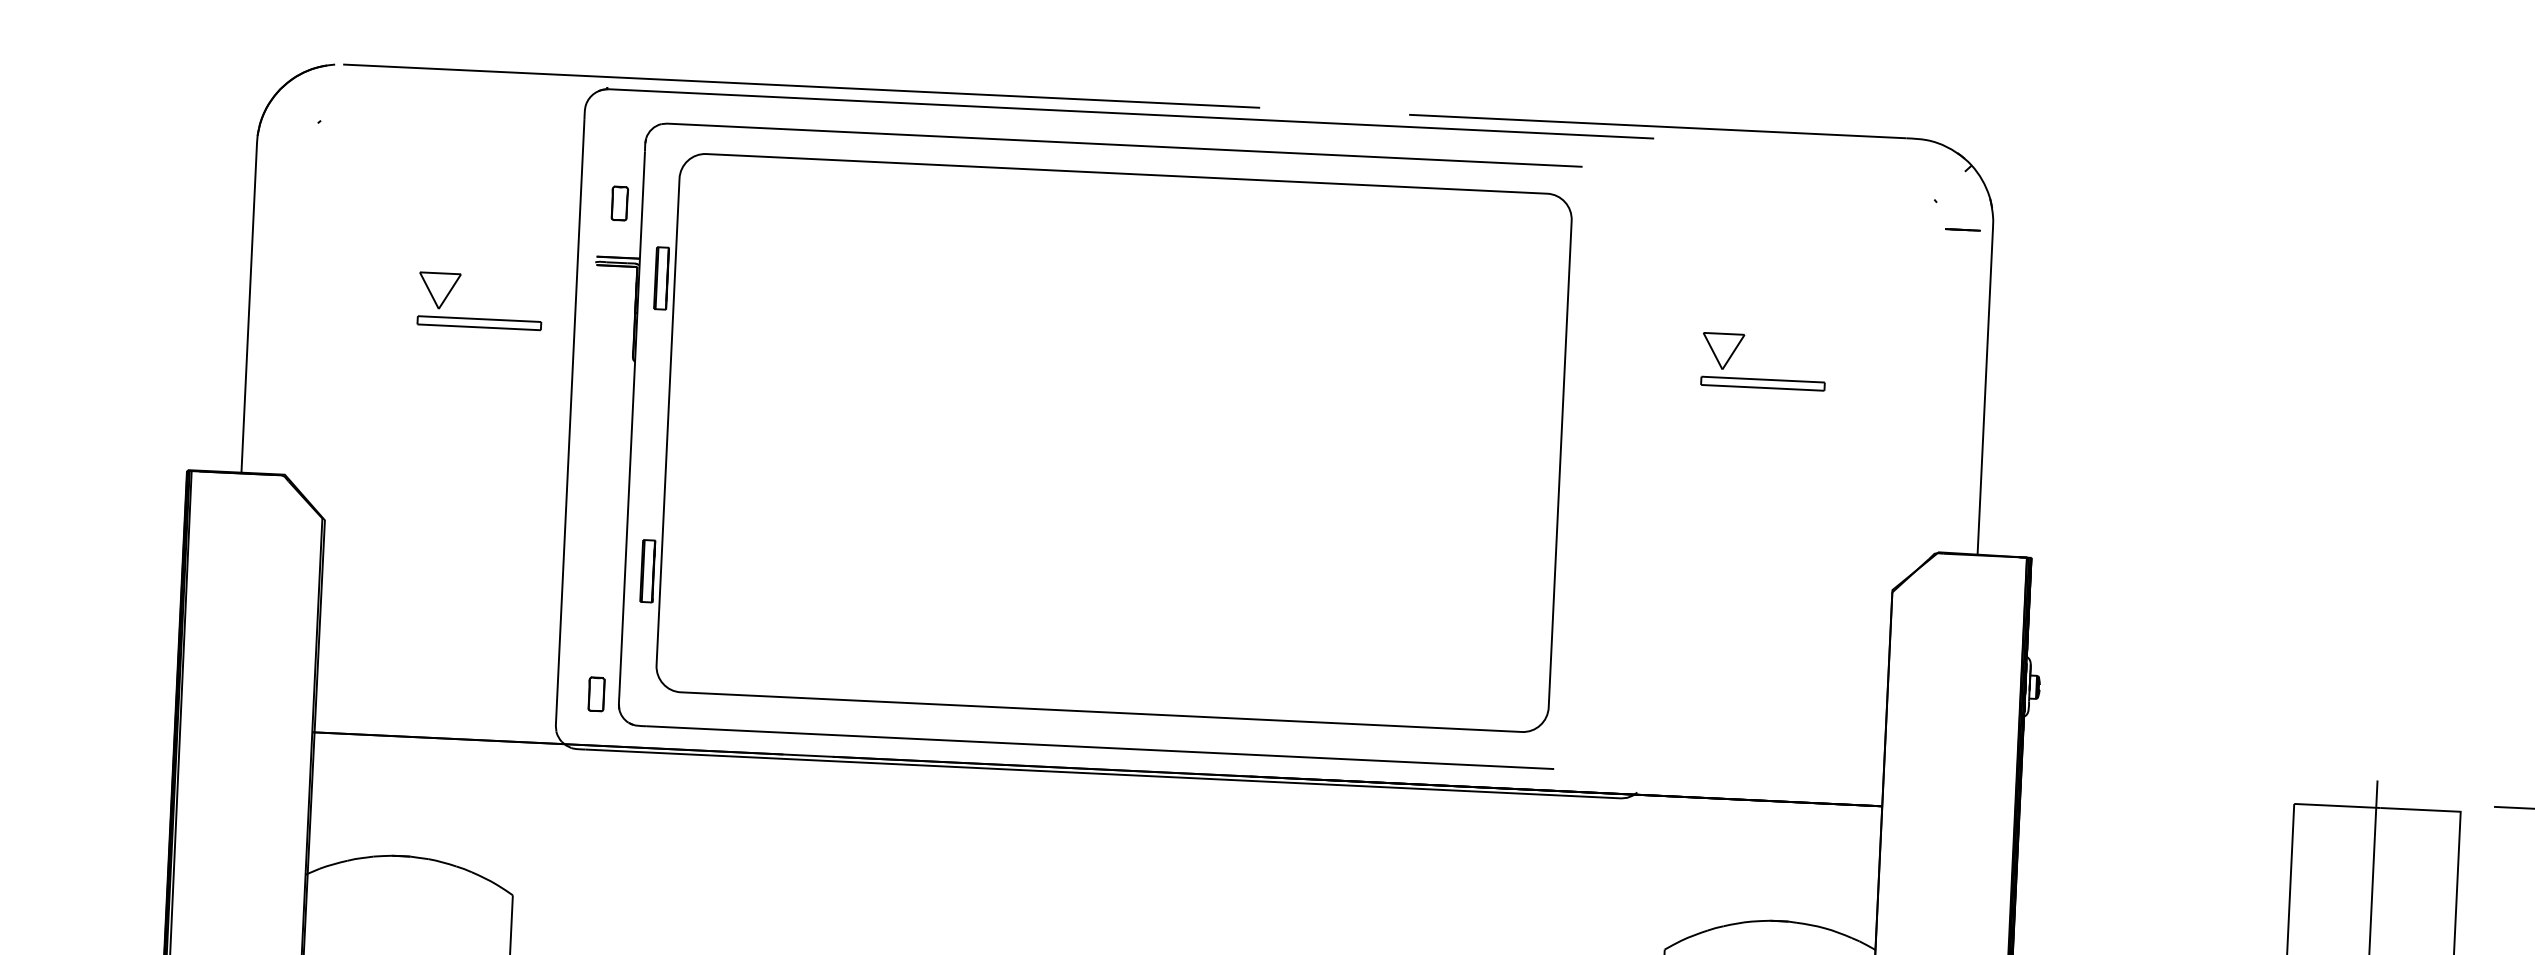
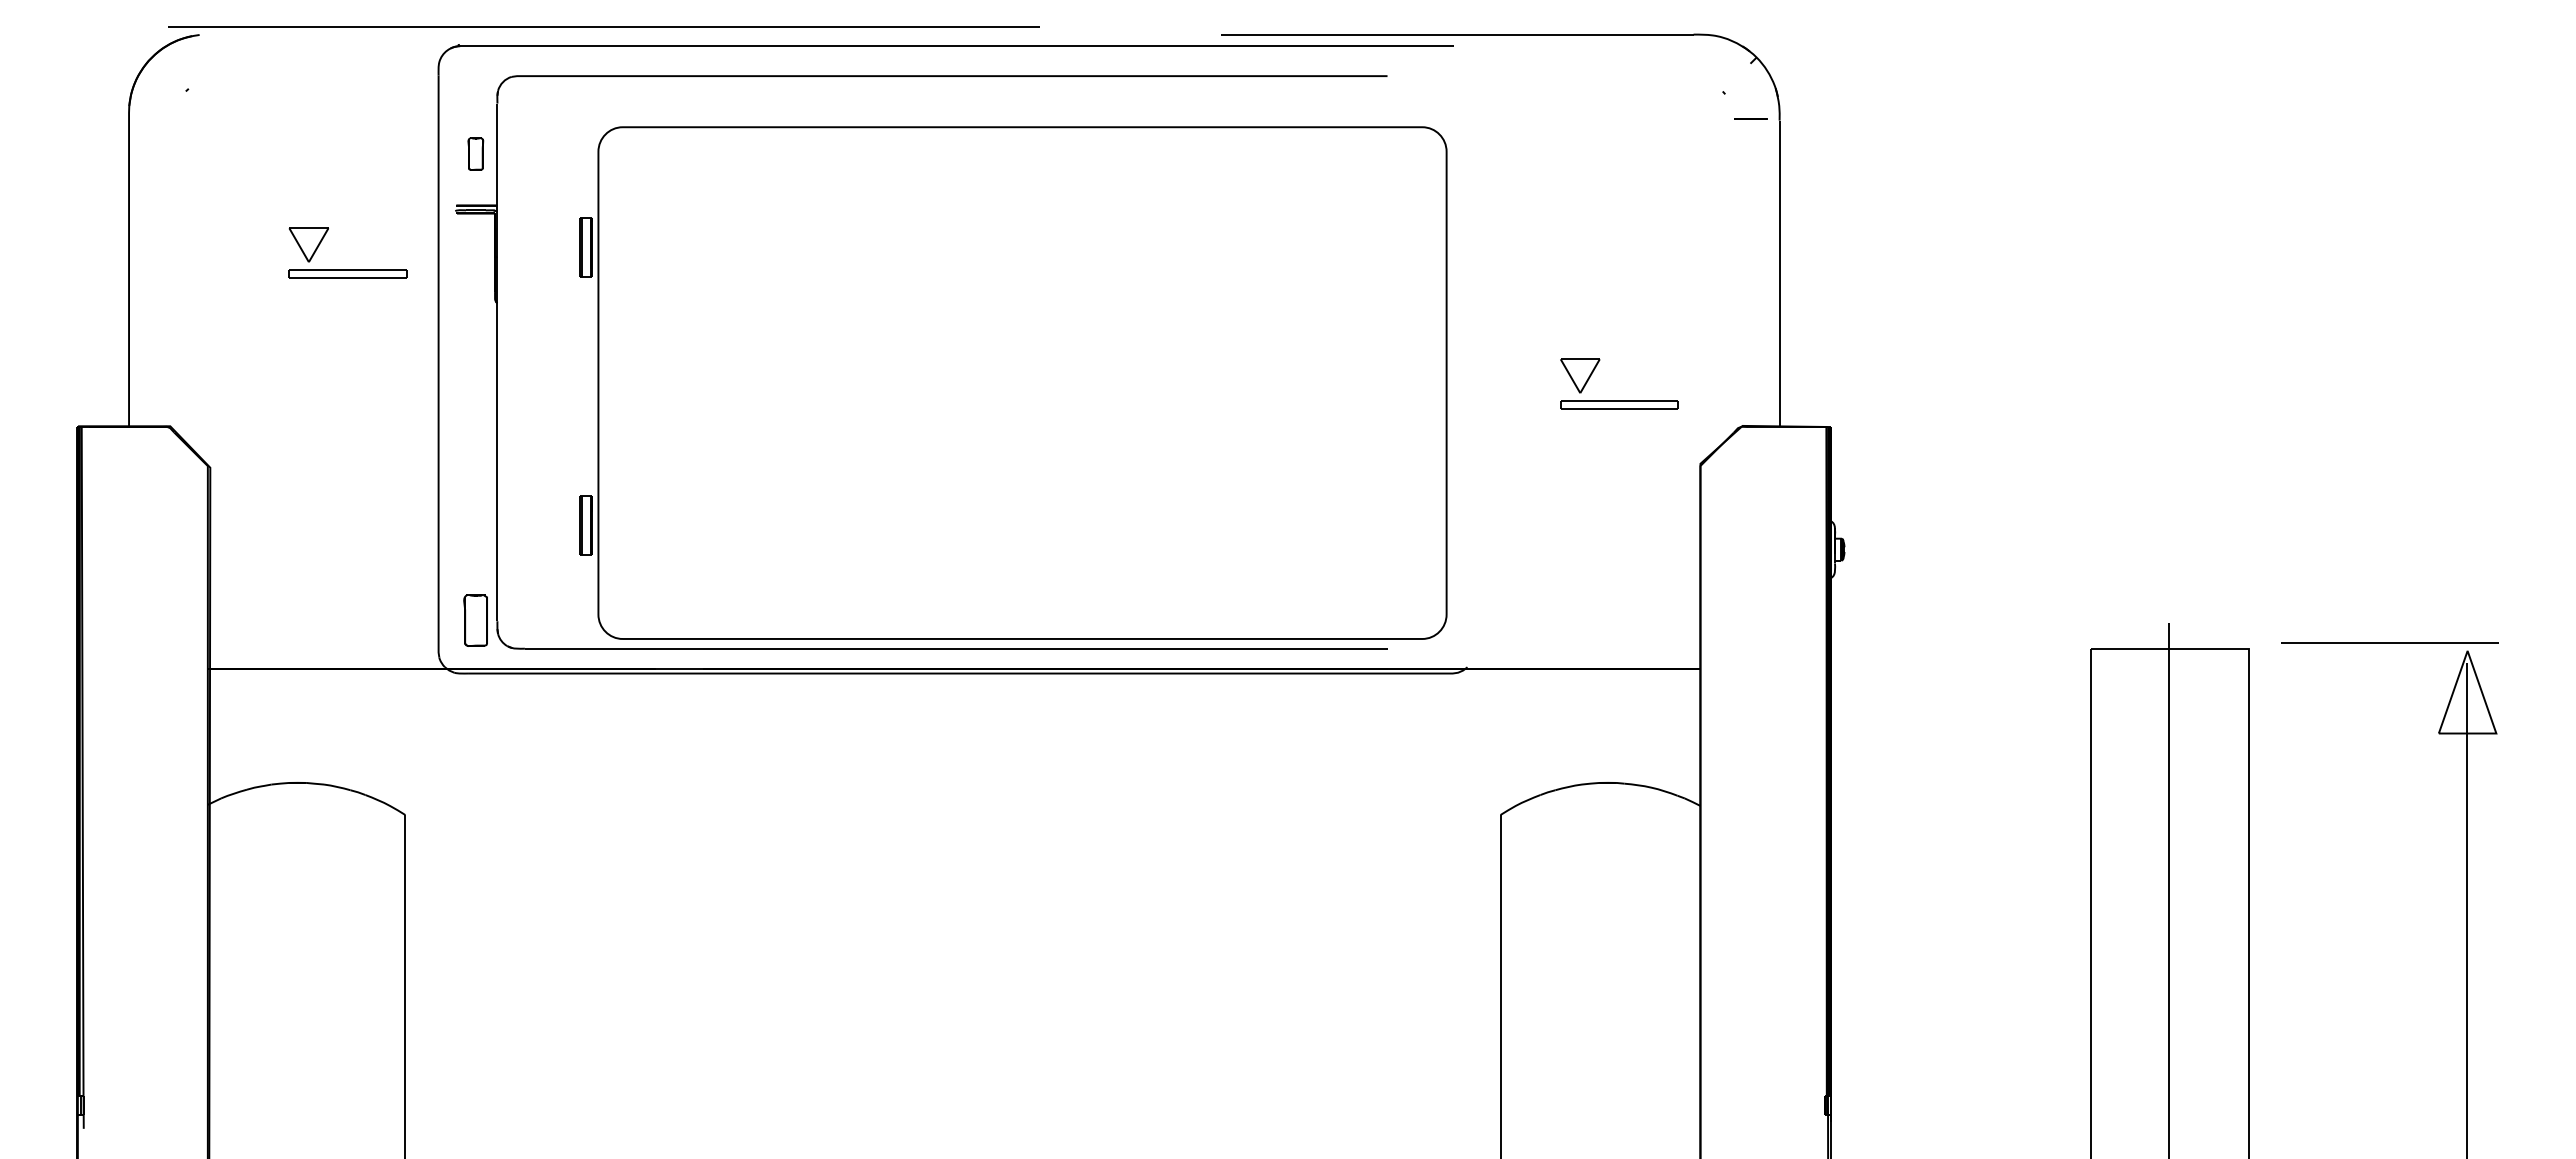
line: (800, 86) -> (603, 26), moved
part: (1763, 379) -> (1619, 400), moved
part: (1104, 441) -> (1013, 382), moved
part: (596, 694) -> (475, 620), size x1.6

